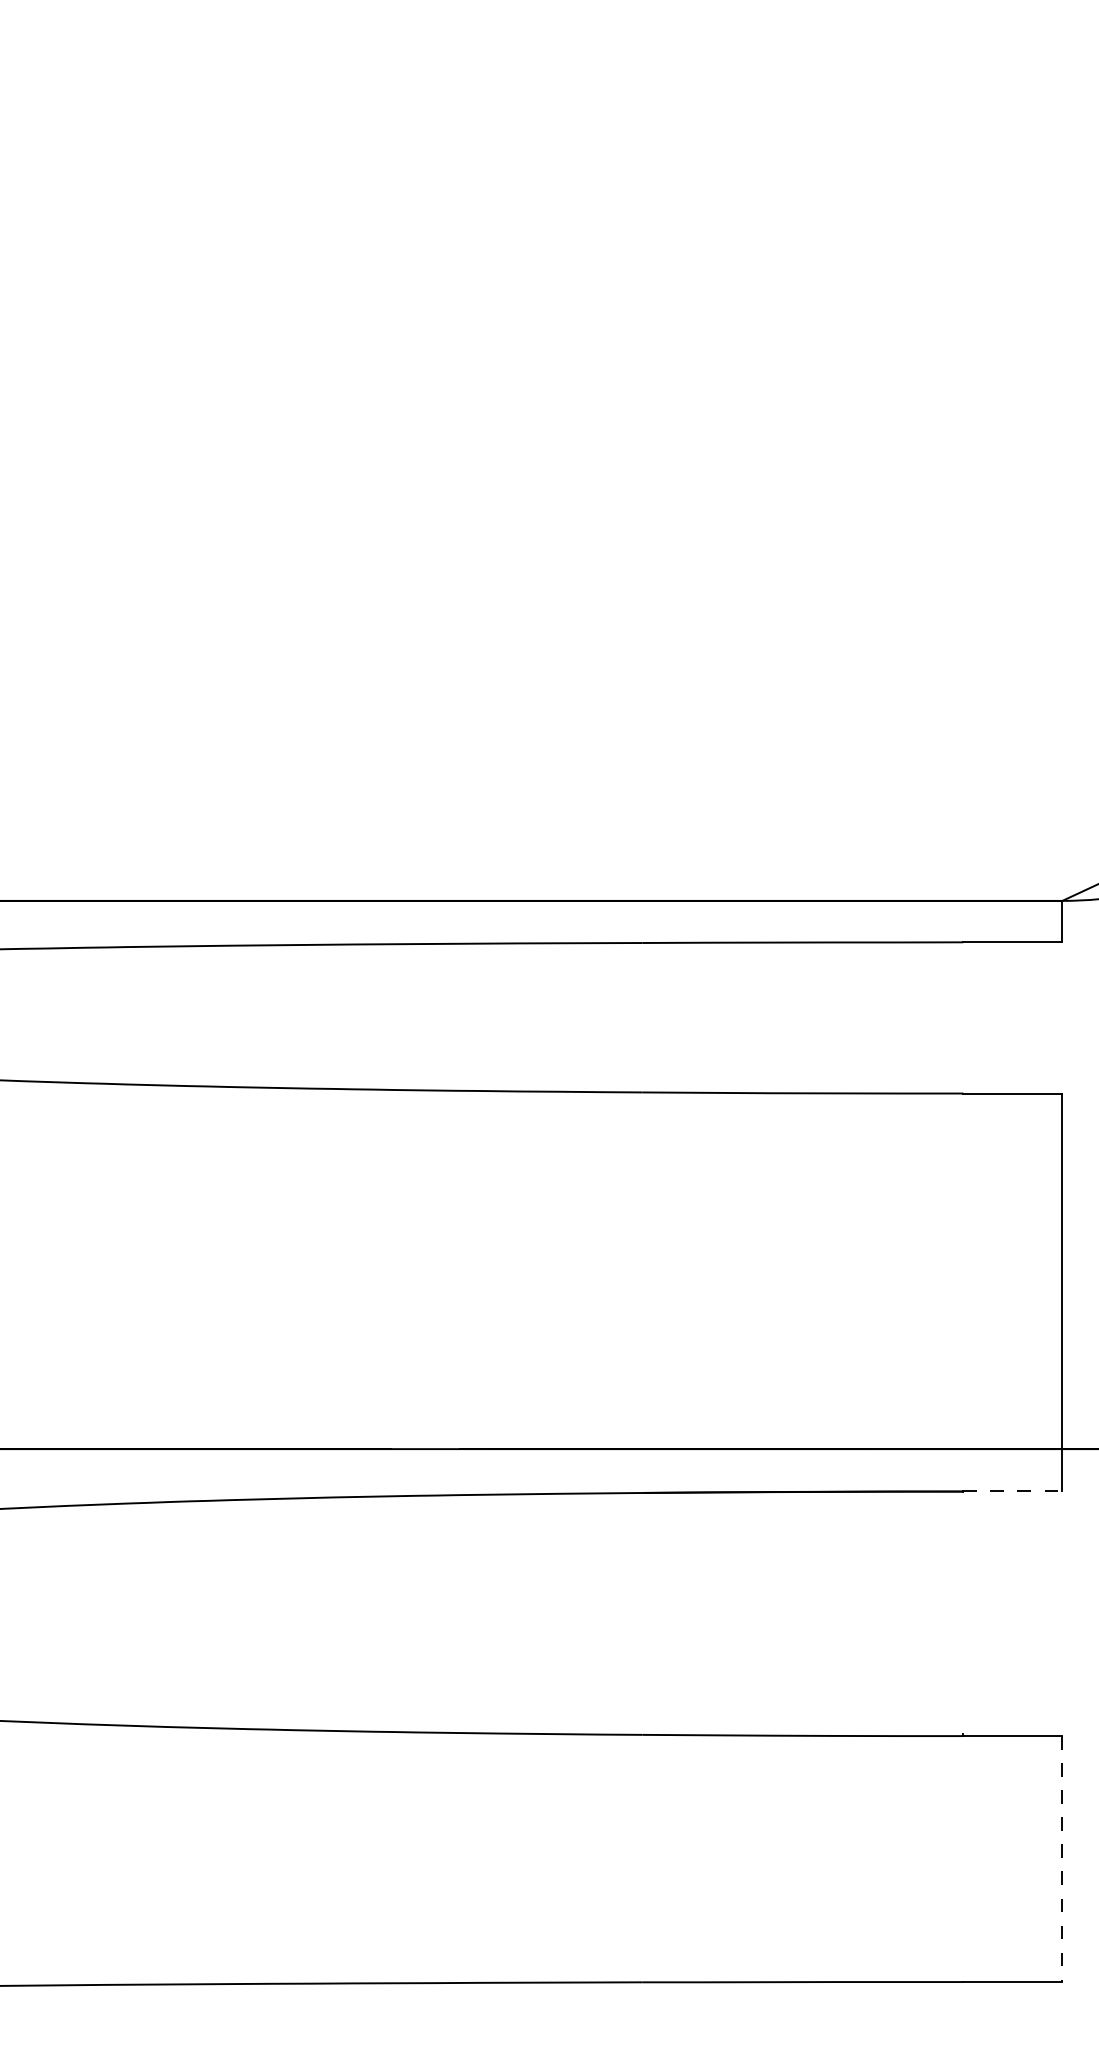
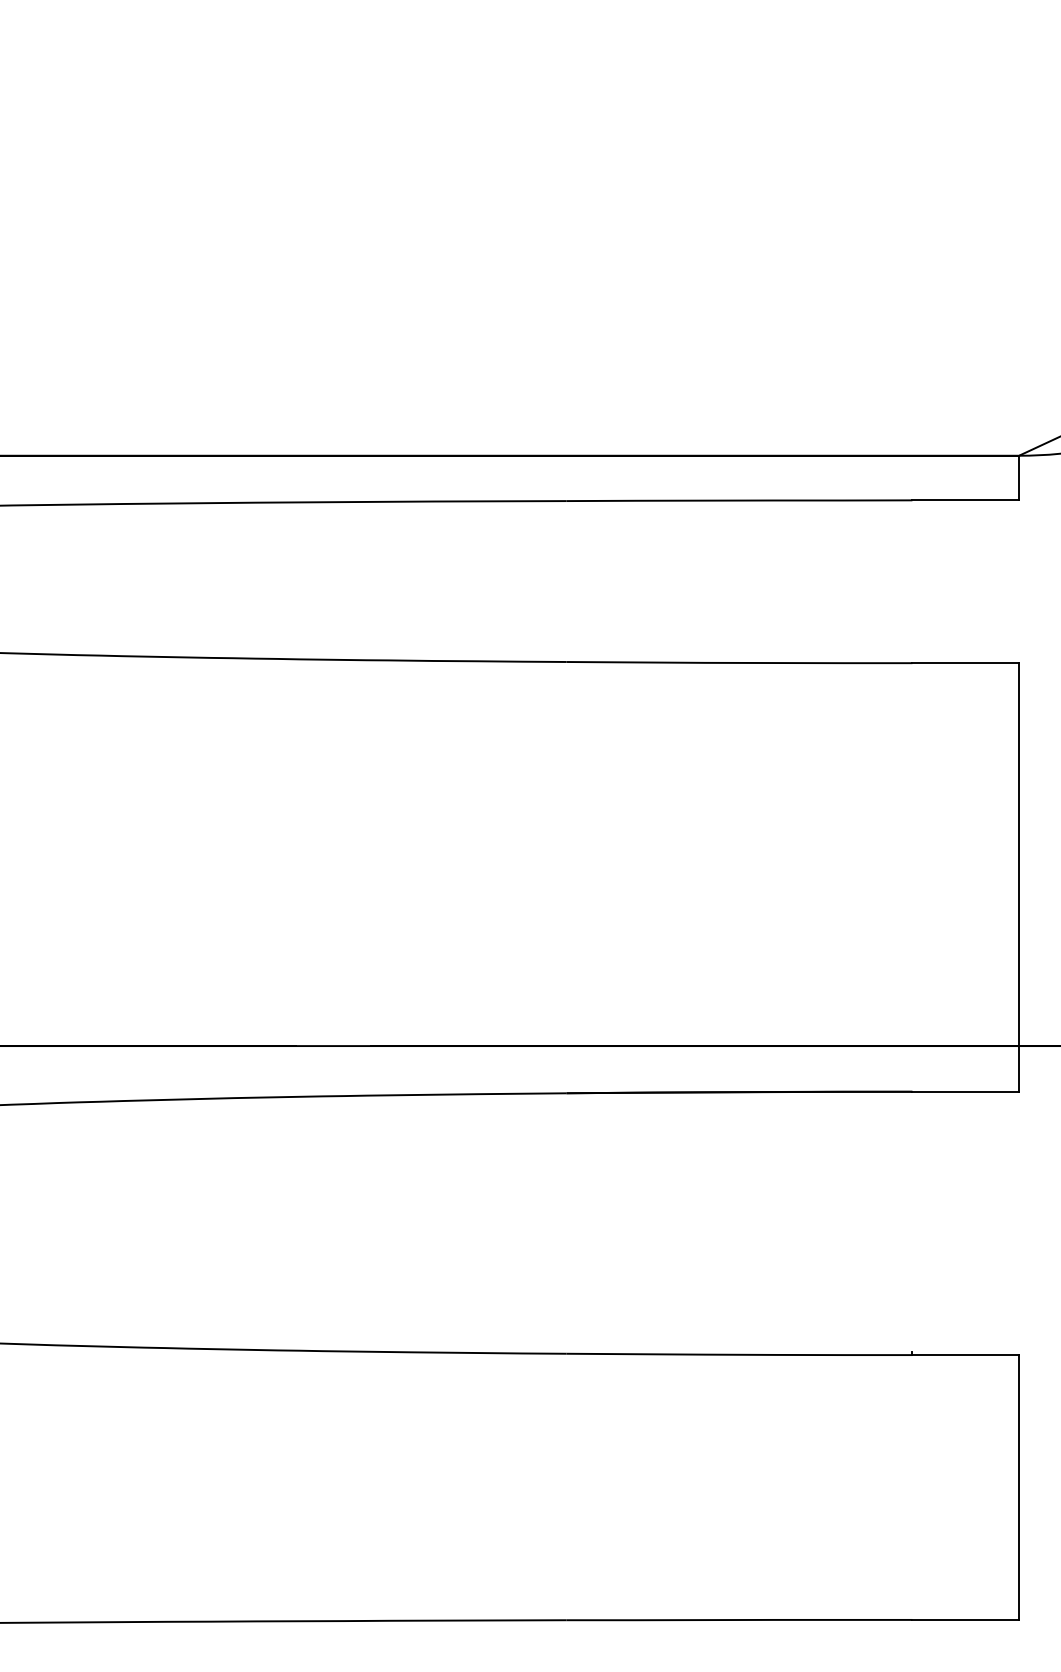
line: (1012, 1491) -> (965, 1091), dashed -> solid
line: (1062, 1859) -> (1019, 1487), dashed -> solid

